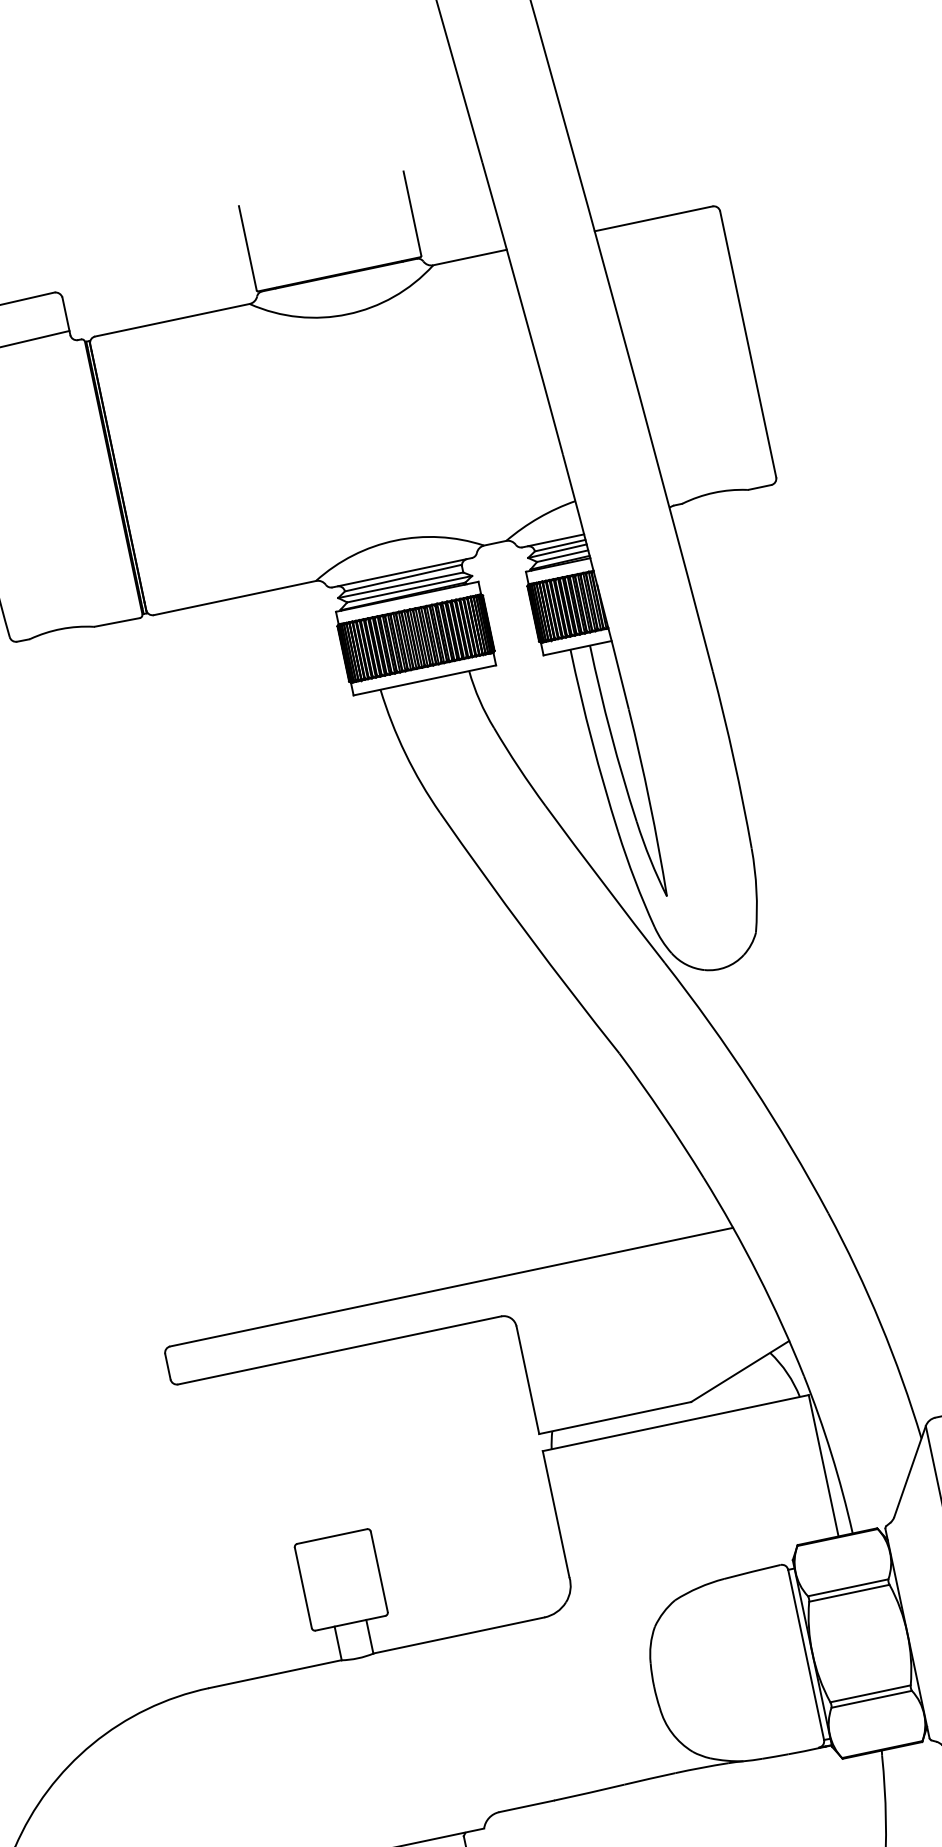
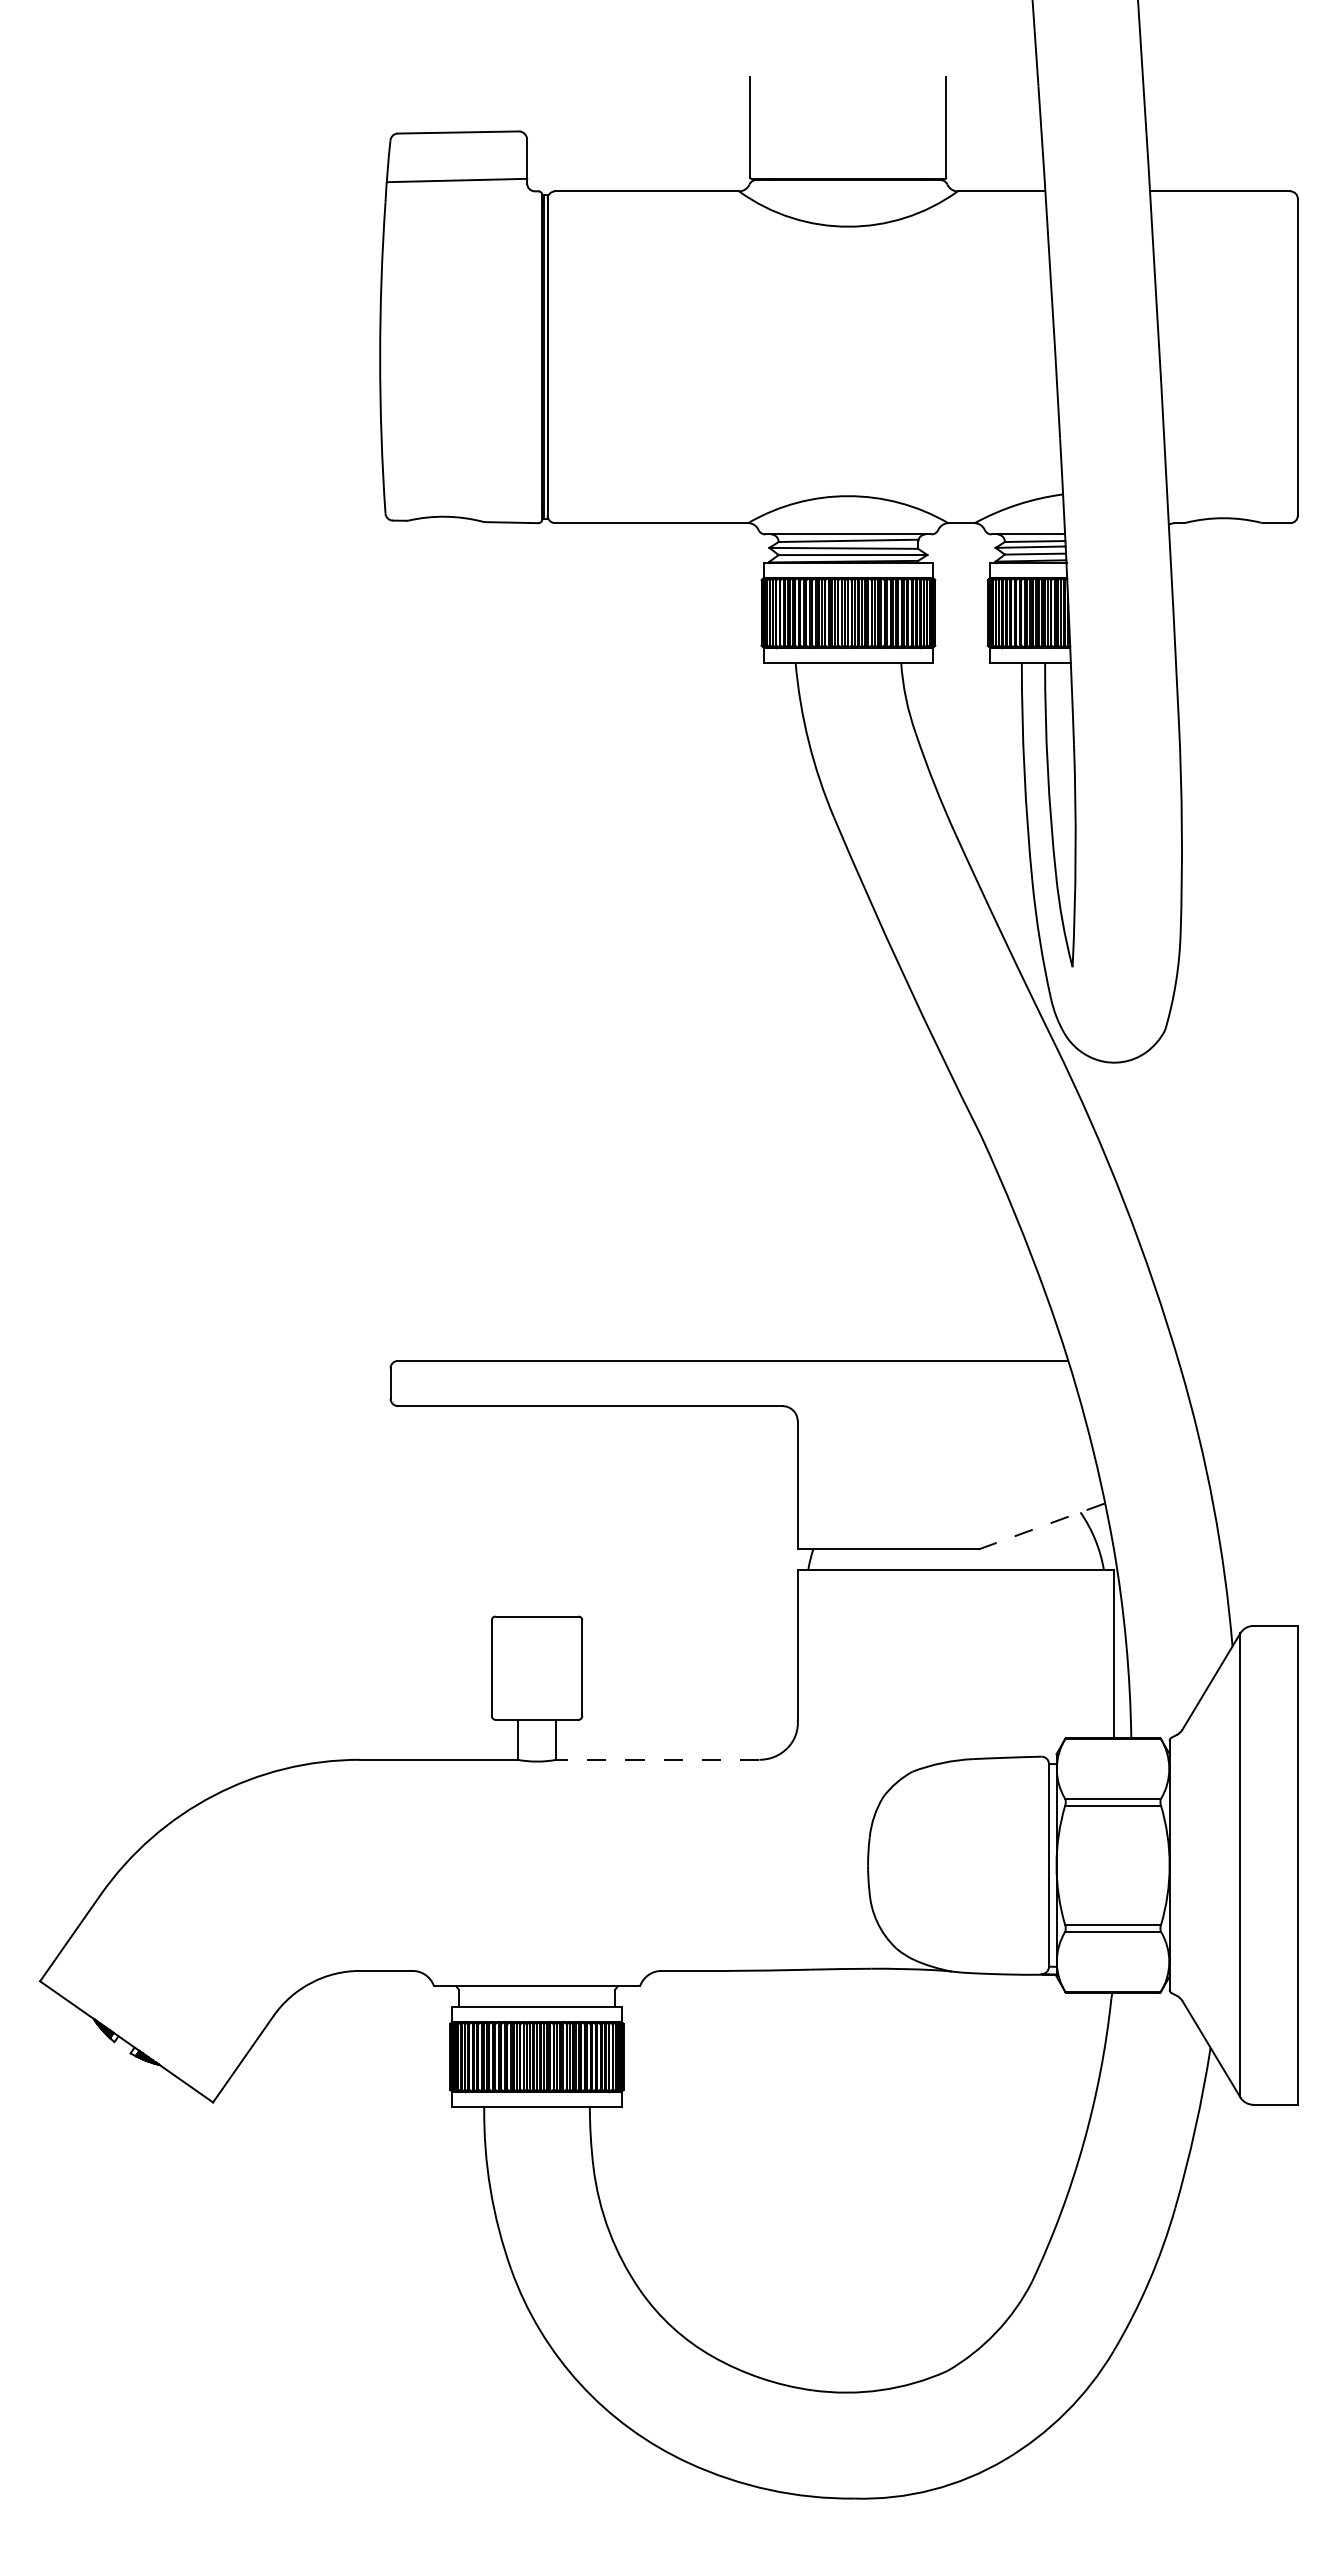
line: (740, 1371) -> (1042, 1526), solid -> dashed
line: (458, 1635) -> (657, 1759), solid -> dashed

